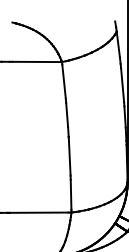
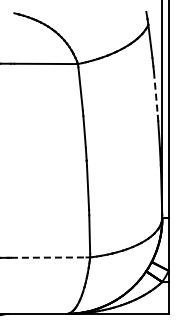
line: (122, 85) -> (155, 94), solid -> dashed
line: (39, 212) -> (48, 257), solid -> dashed

